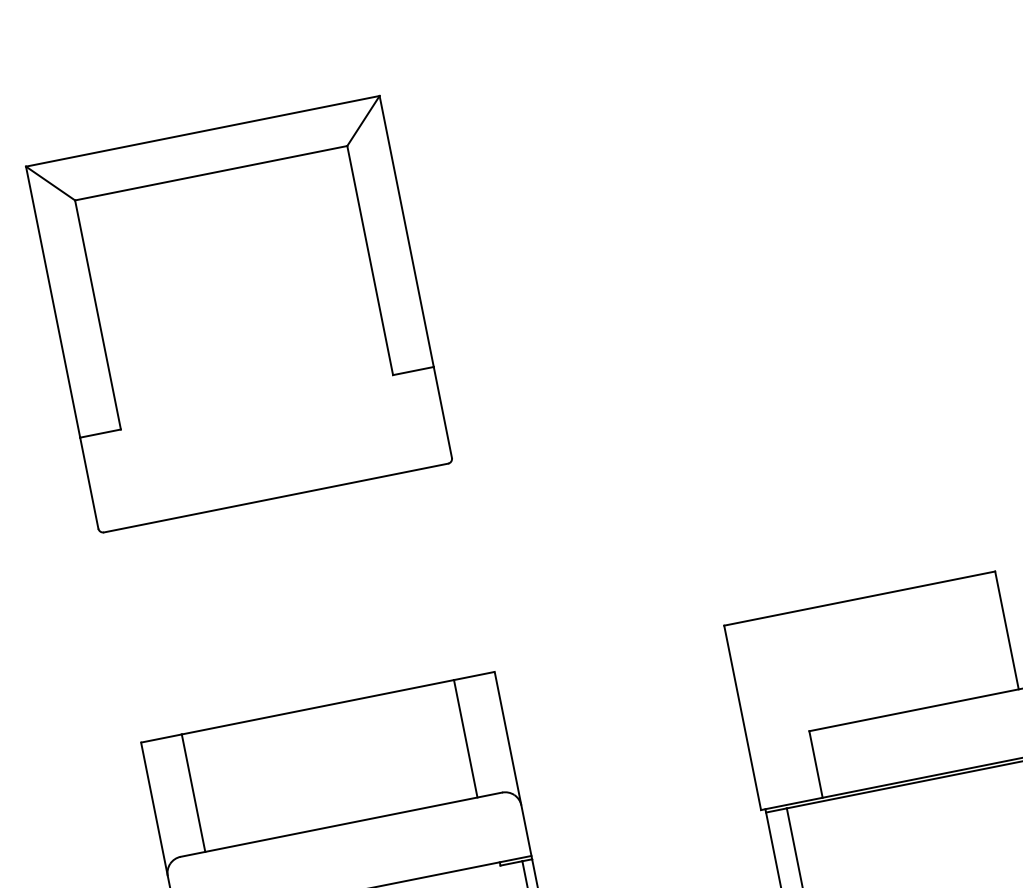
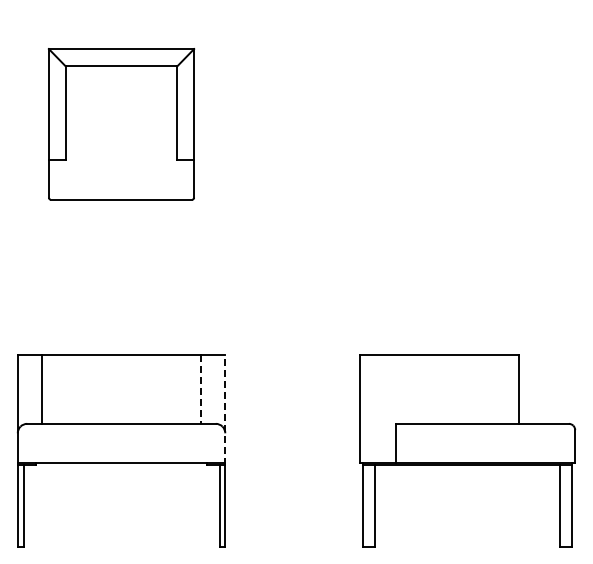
part: (239, 312) -> (121, 123), size x0.7
line: (465, 738) -> (201, 389), solid -> dashed
line: (513, 764) -> (225, 409), solid -> dashed

